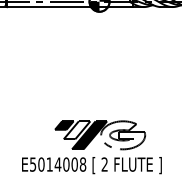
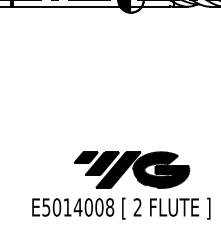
fill: (76, 130) -> (101, 163), added
fill: (123, 135) -> (161, 170), added

